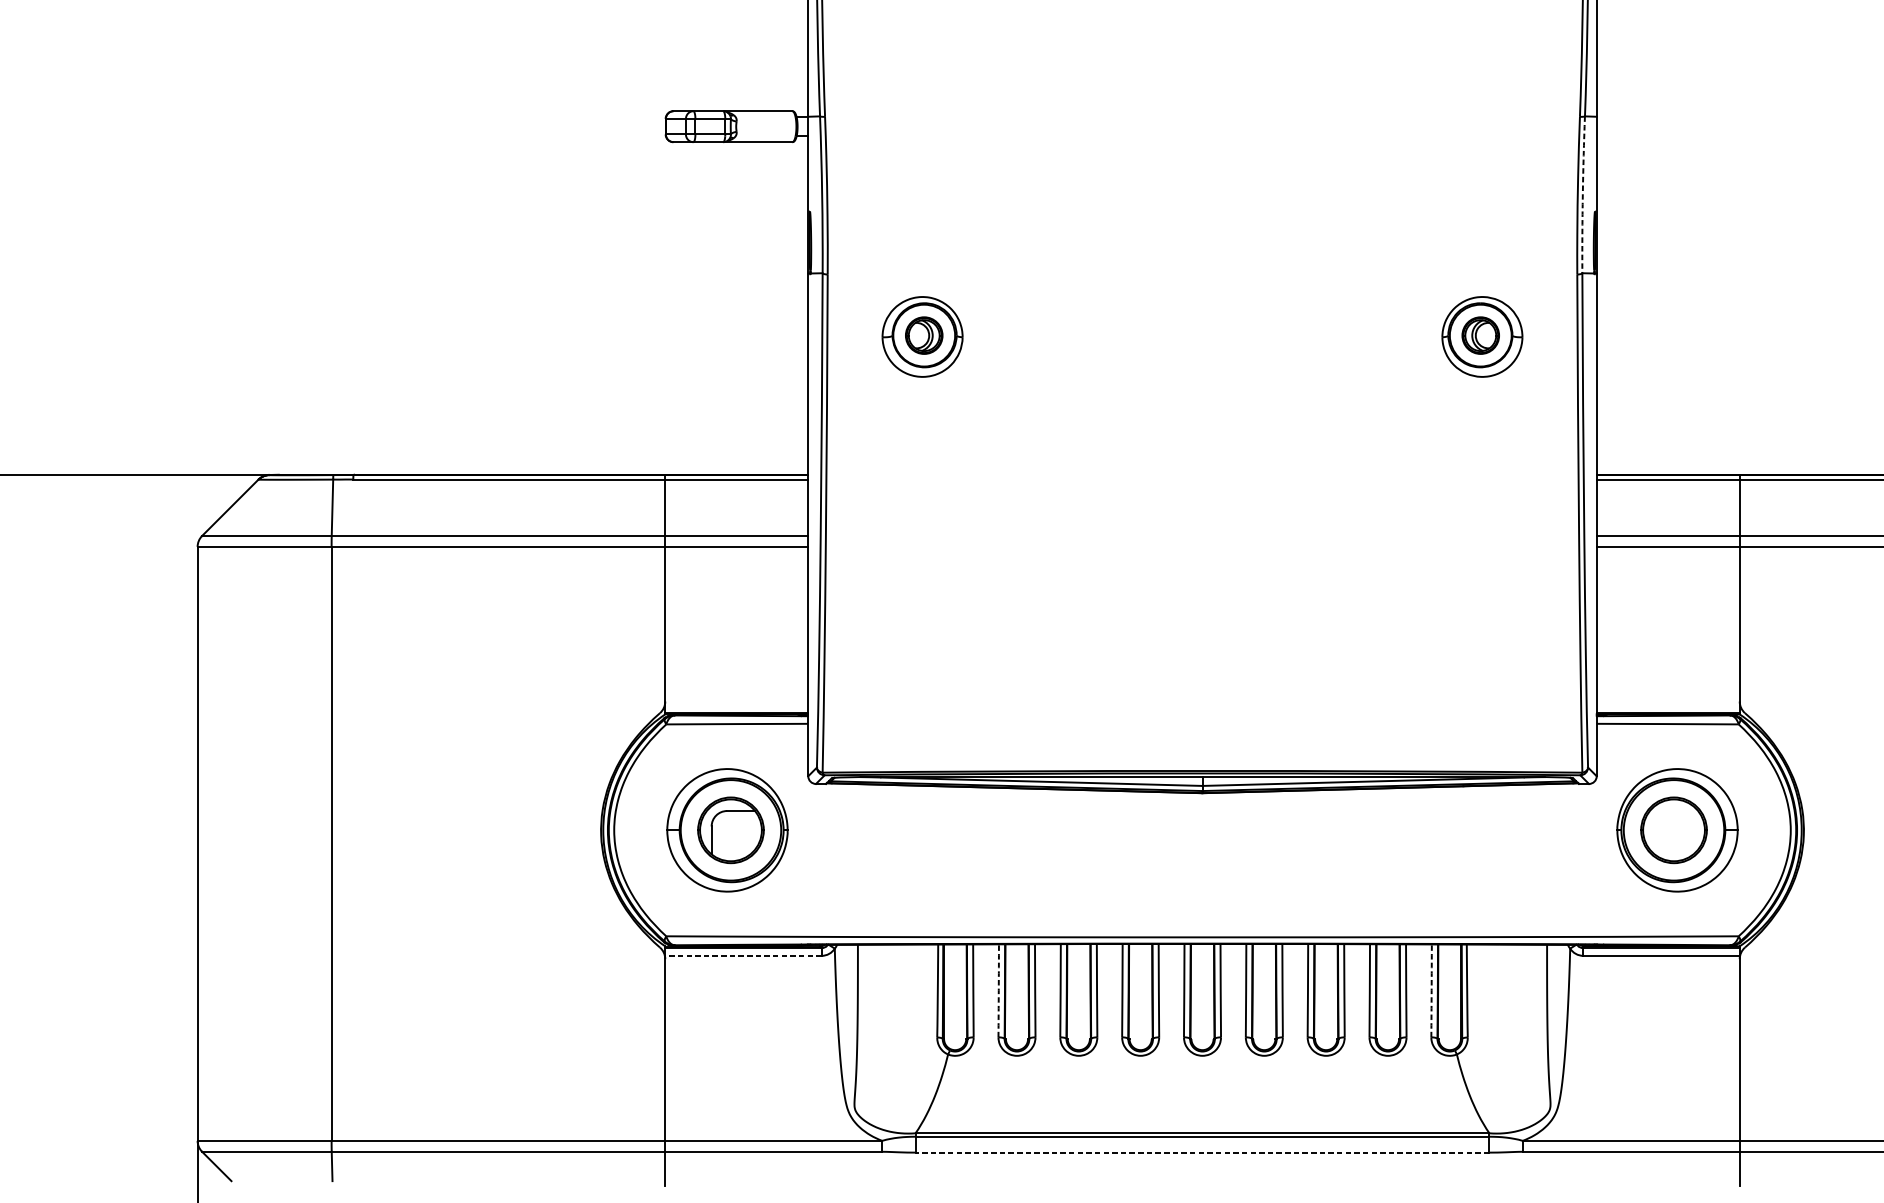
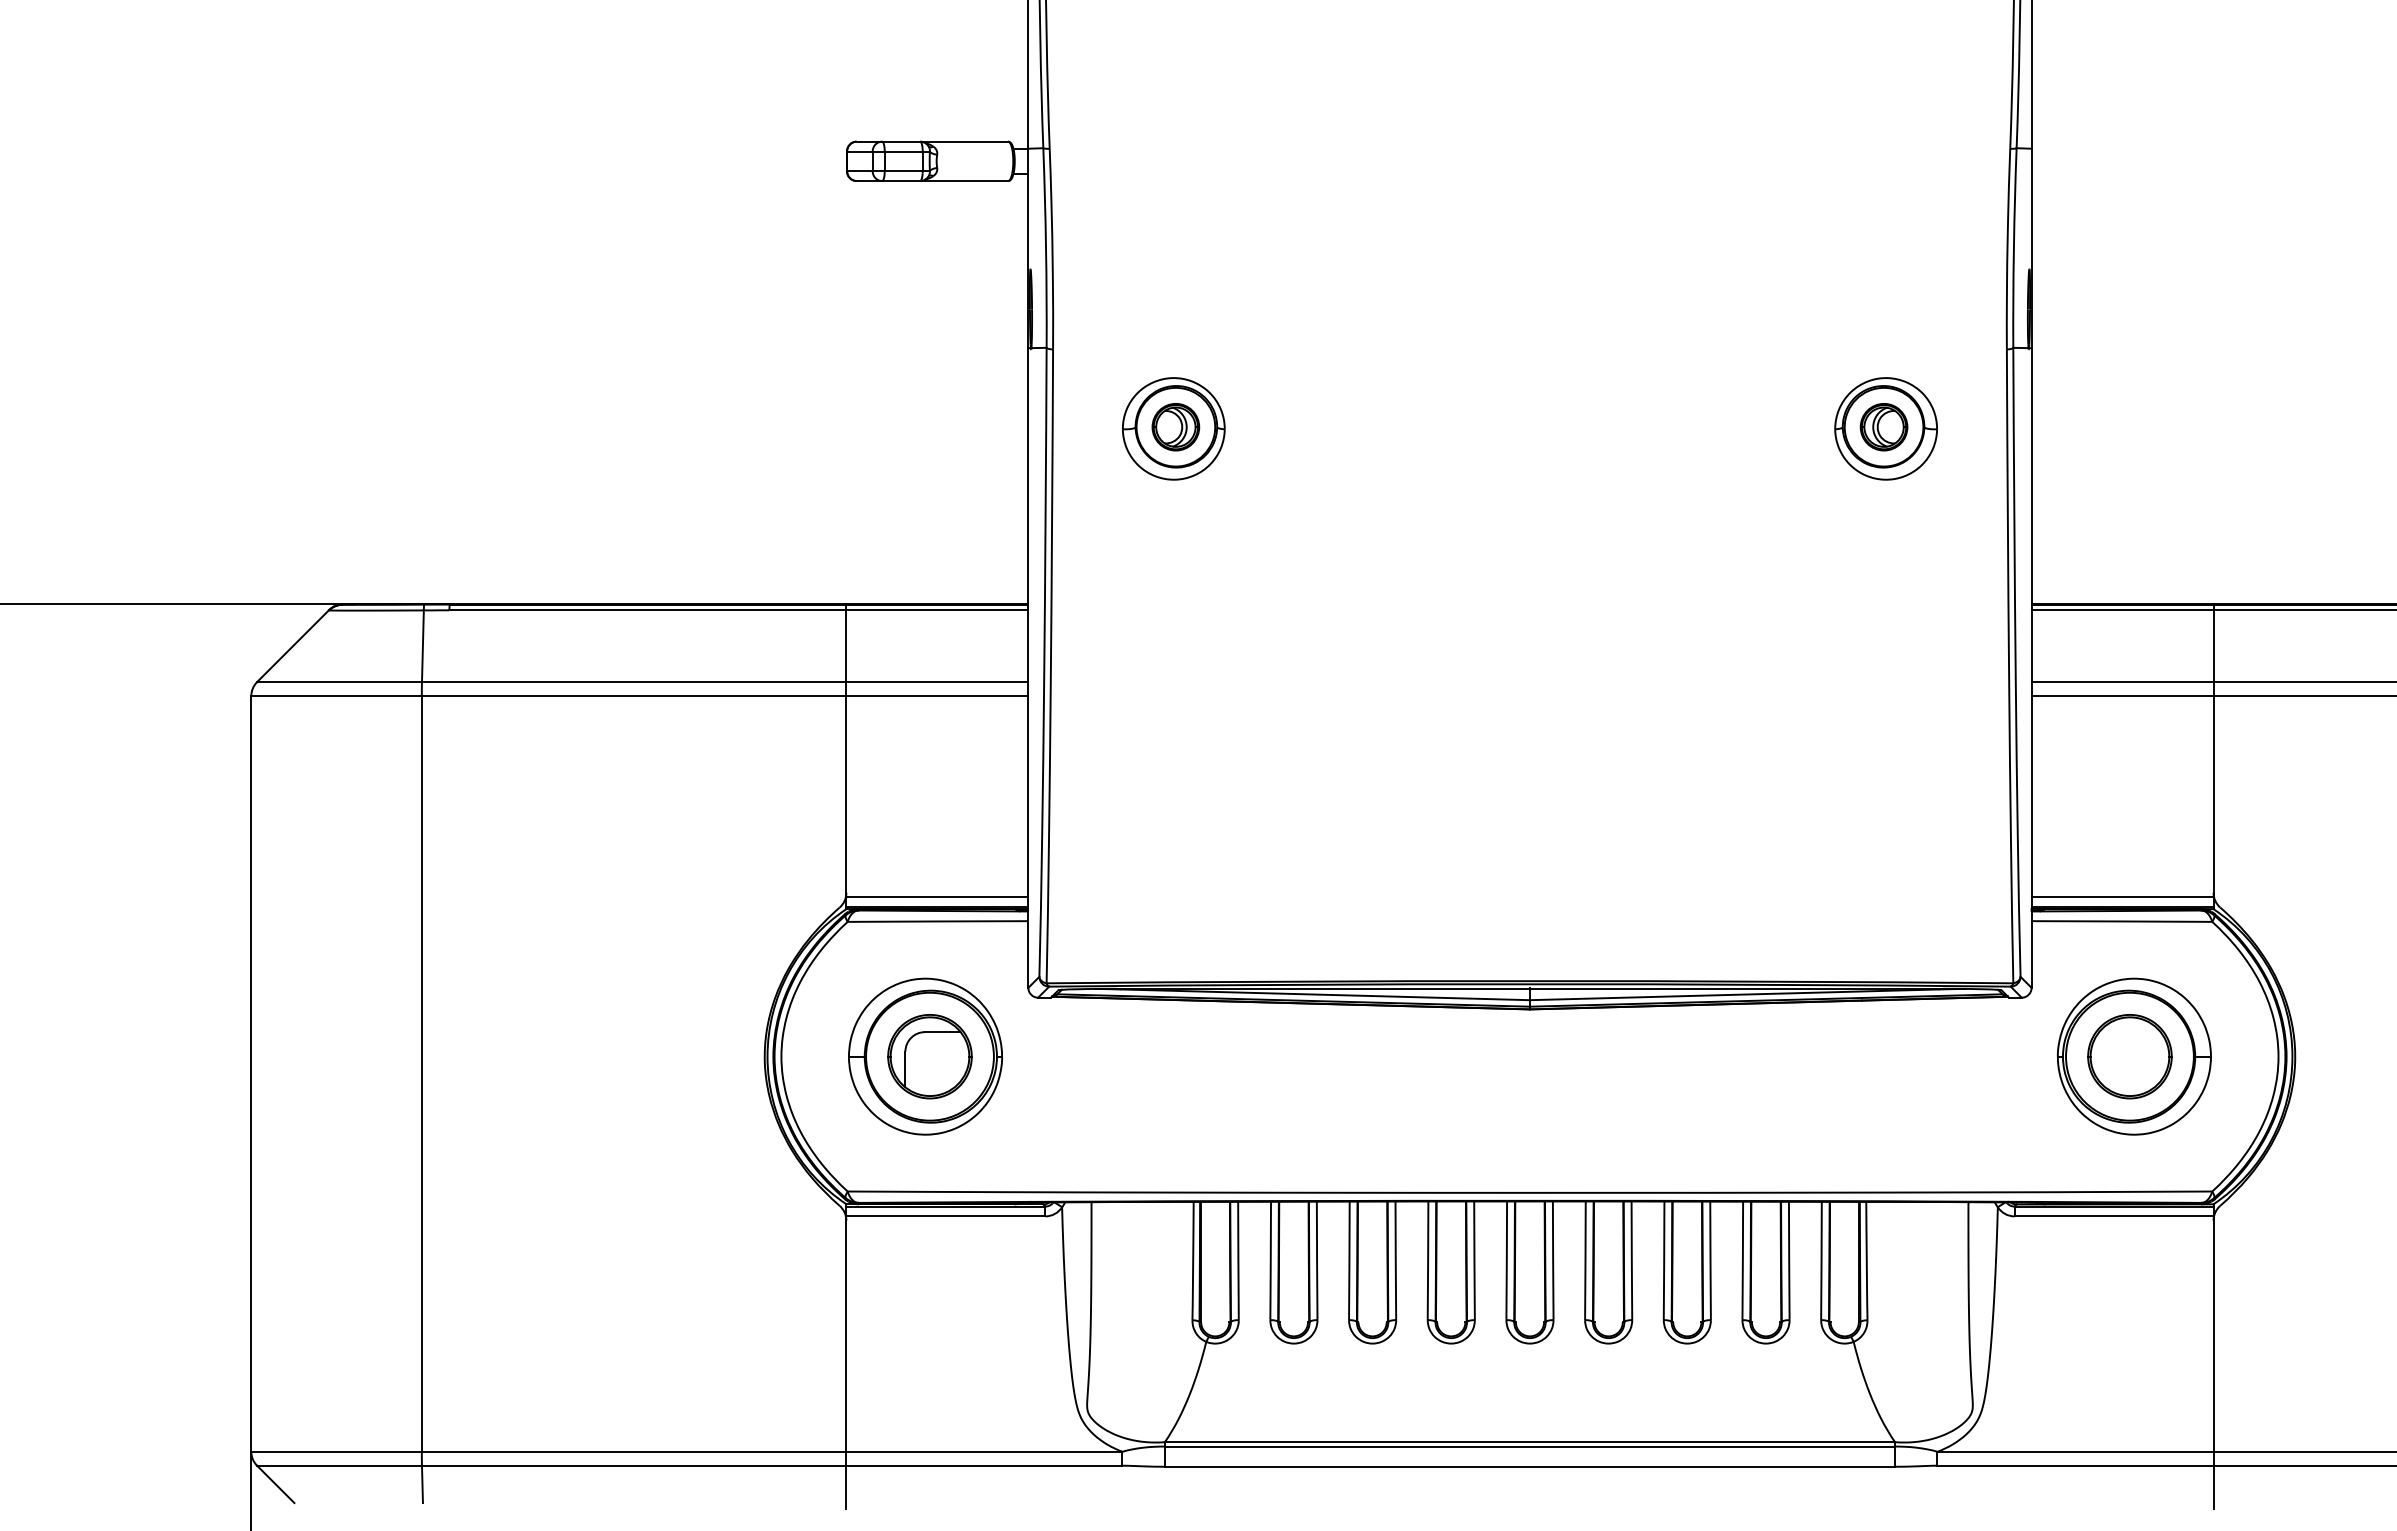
arc: (1582, 195) -> (2013, 248), dashed -> solid
line: (736, 705) -> (937, 897), added
line: (1668, 705) -> (2122, 897), added
line: (743, 955) -> (945, 1216), dashed -> solid
arc: (998, 990) -> (1270, 1260), dashed -> solid
arc: (1431, 990) -> (1821, 1260), dashed -> solid
line: (1202, 1152) -> (1529, 1466), dashed -> solid

